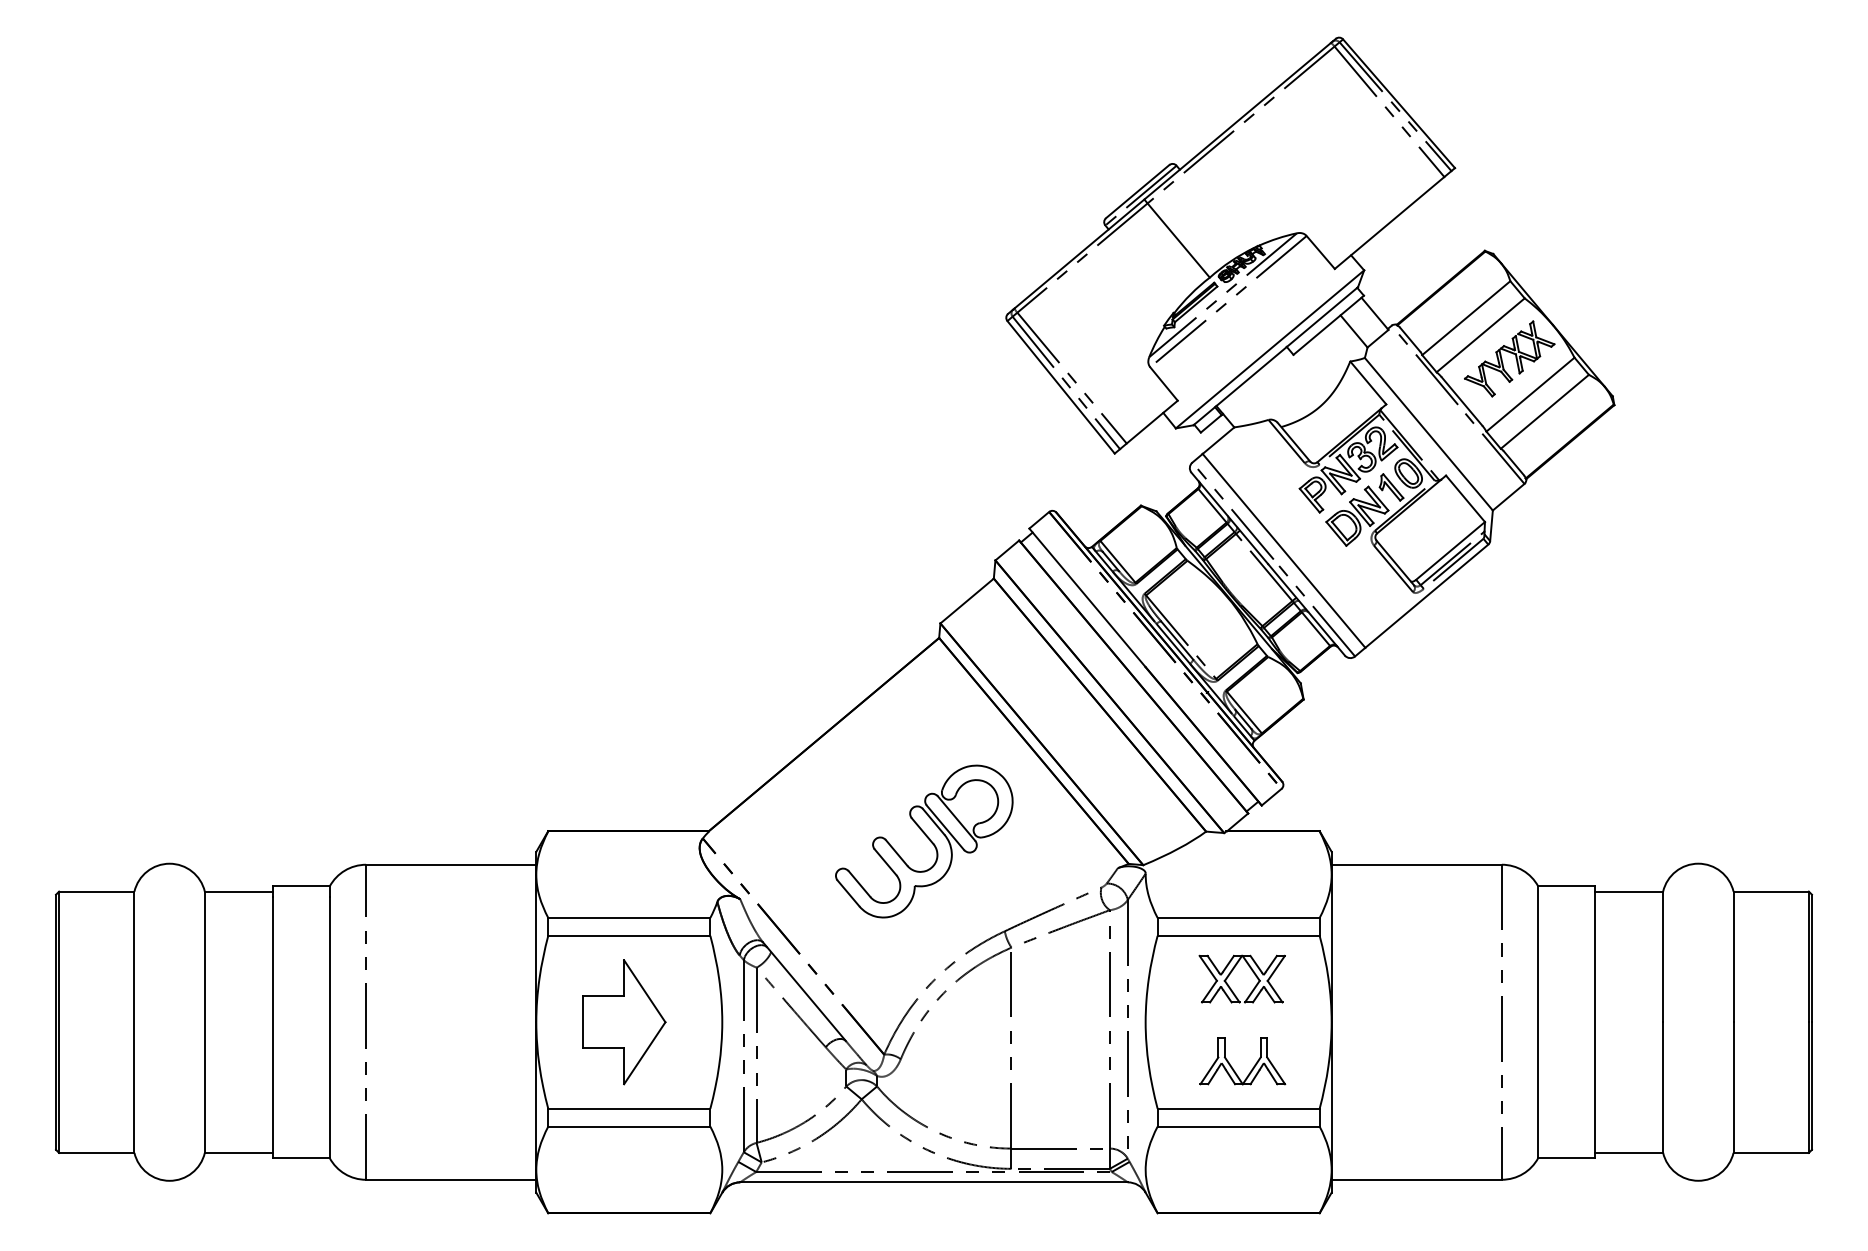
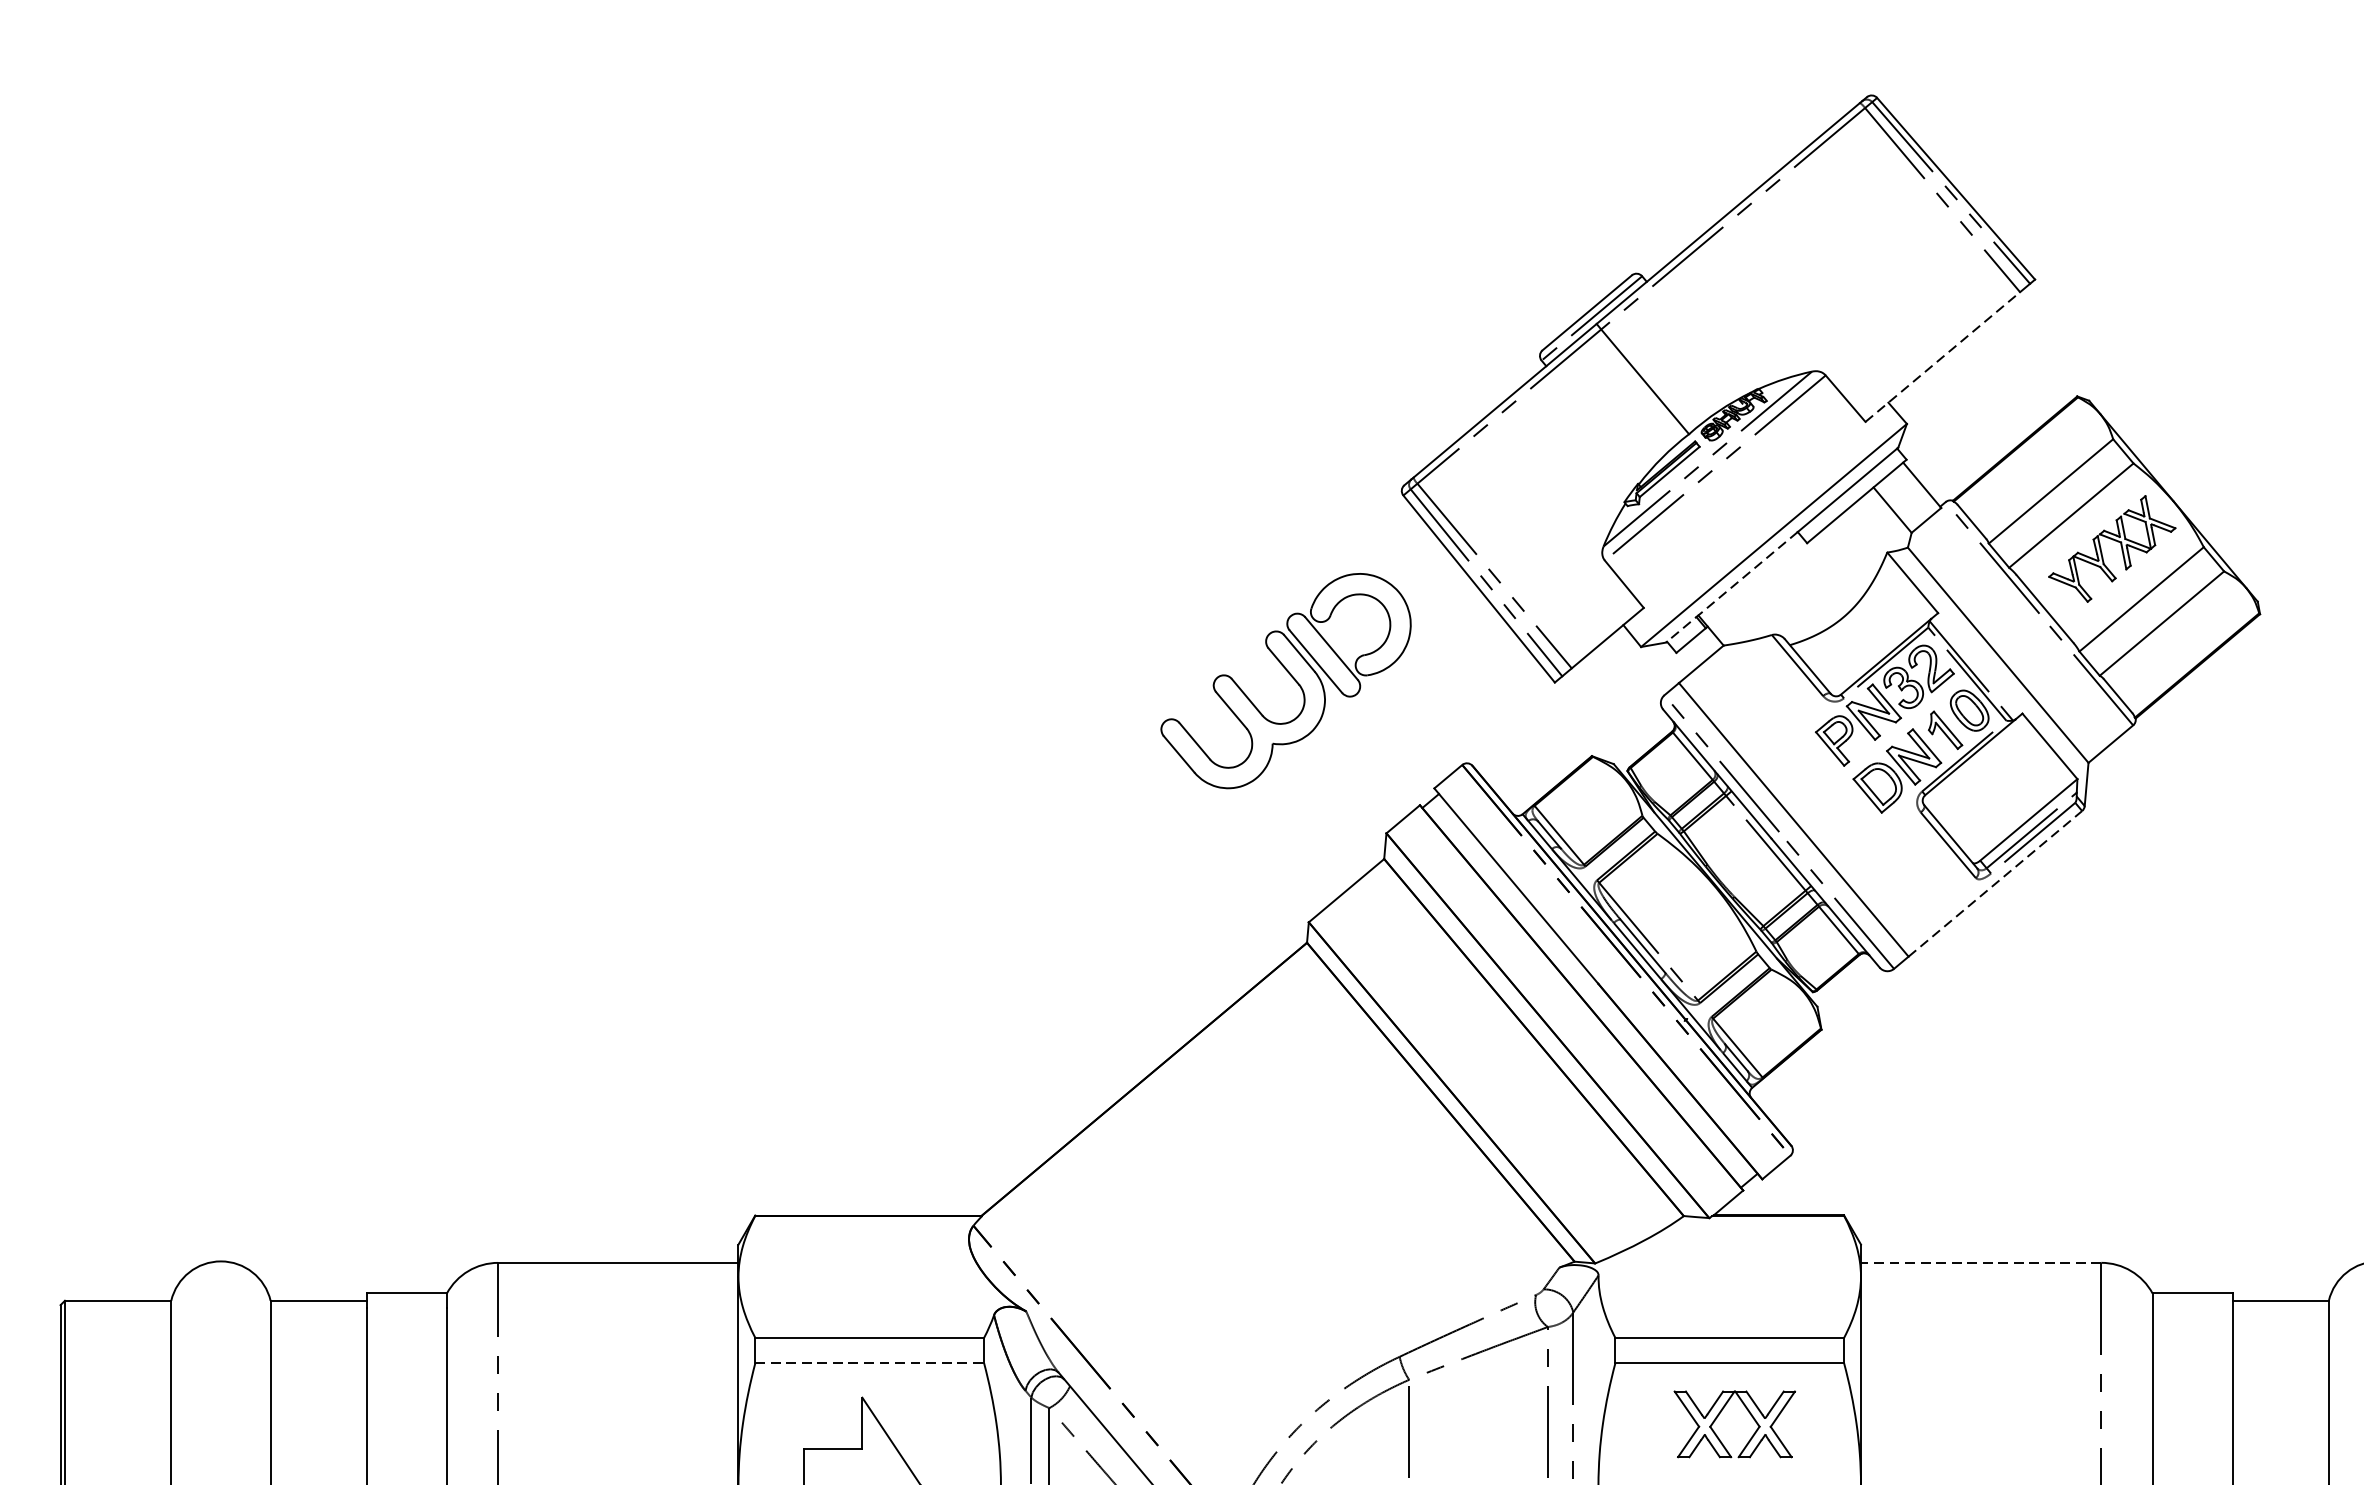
line: (1389, 222) -> (1942, 356), solid -> dashed
line: (1240, 386) -> (1732, 587), solid -> dashed
line: (1427, 595) -> (1996, 882), solid -> dashed
part: (924, 841) -> (1286, 681), moved
line: (1416, 864) -> (1980, 1262), solid -> dashed
line: (629, 935) -> (869, 1362), solid -> dashed

